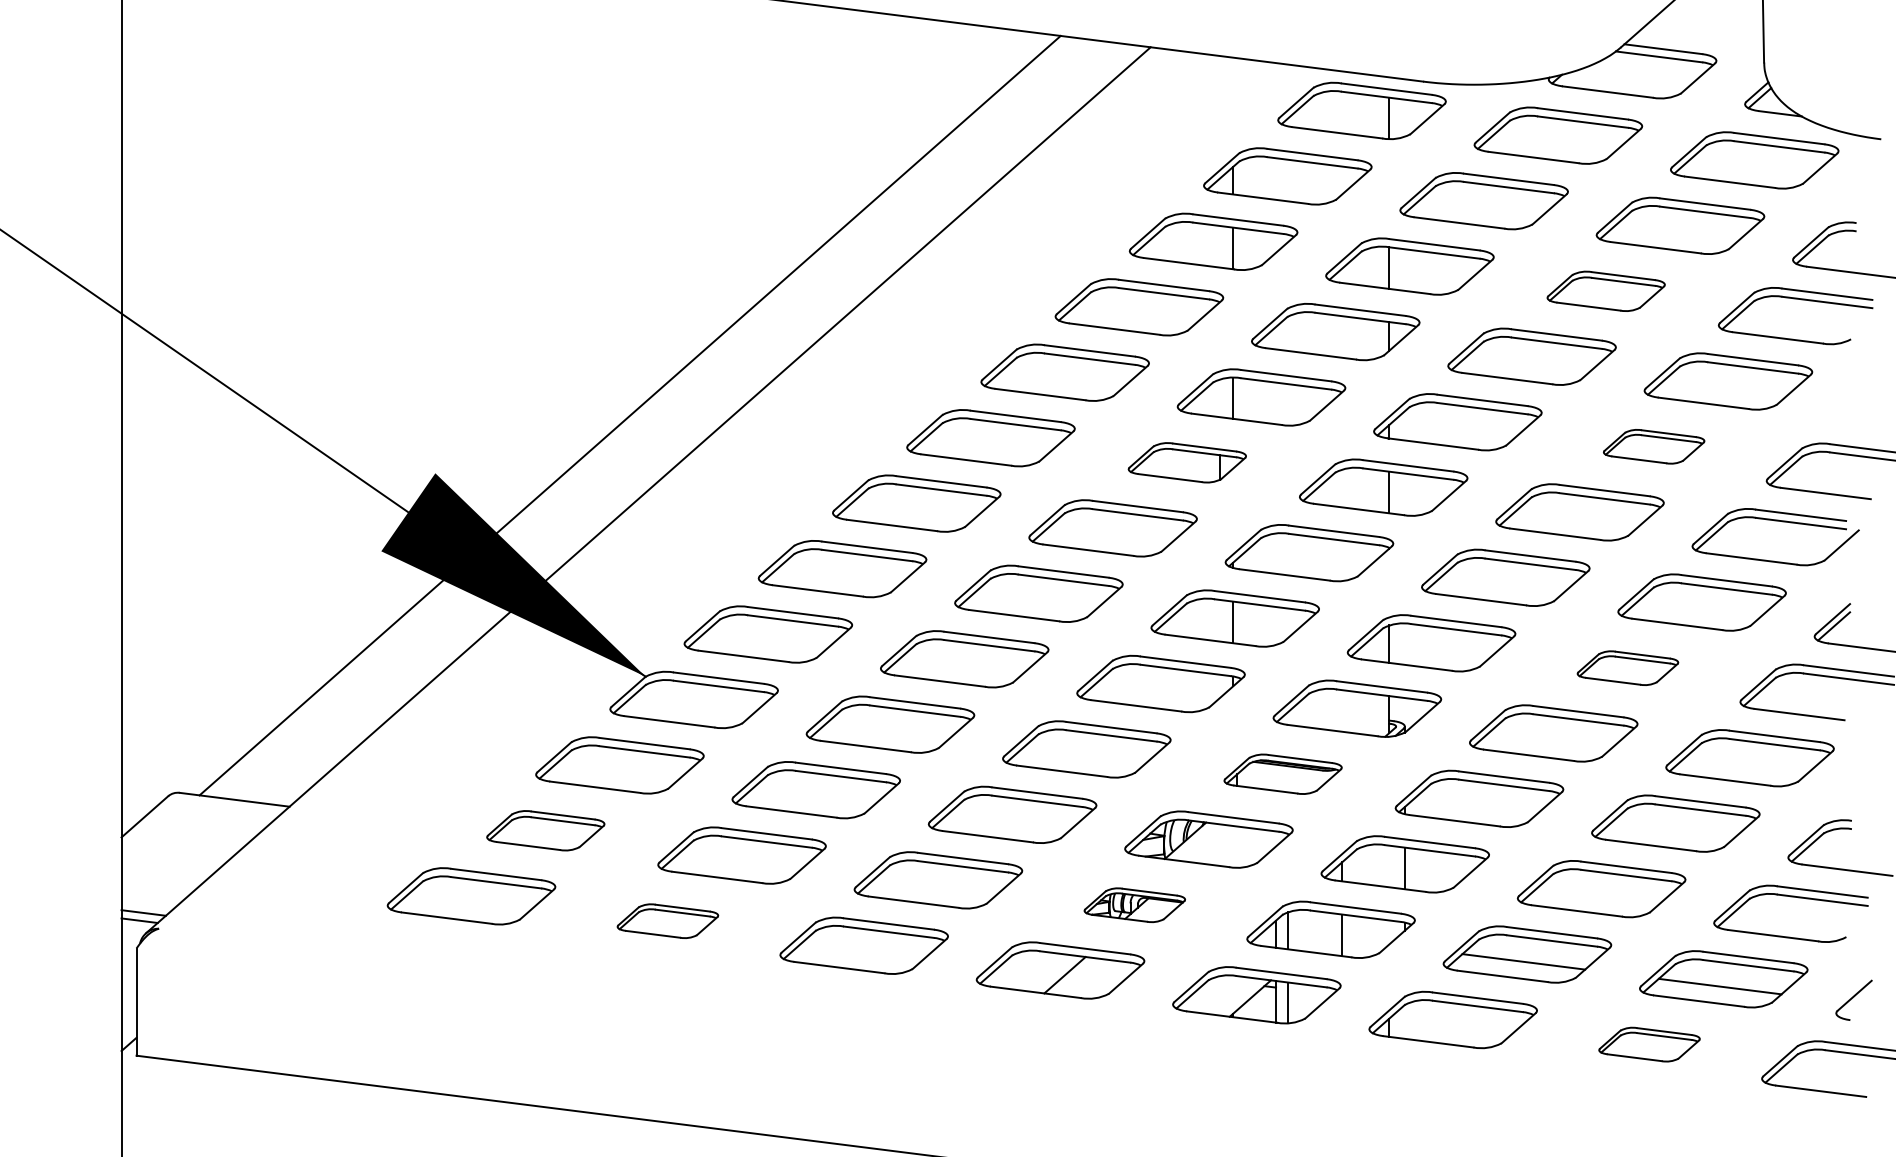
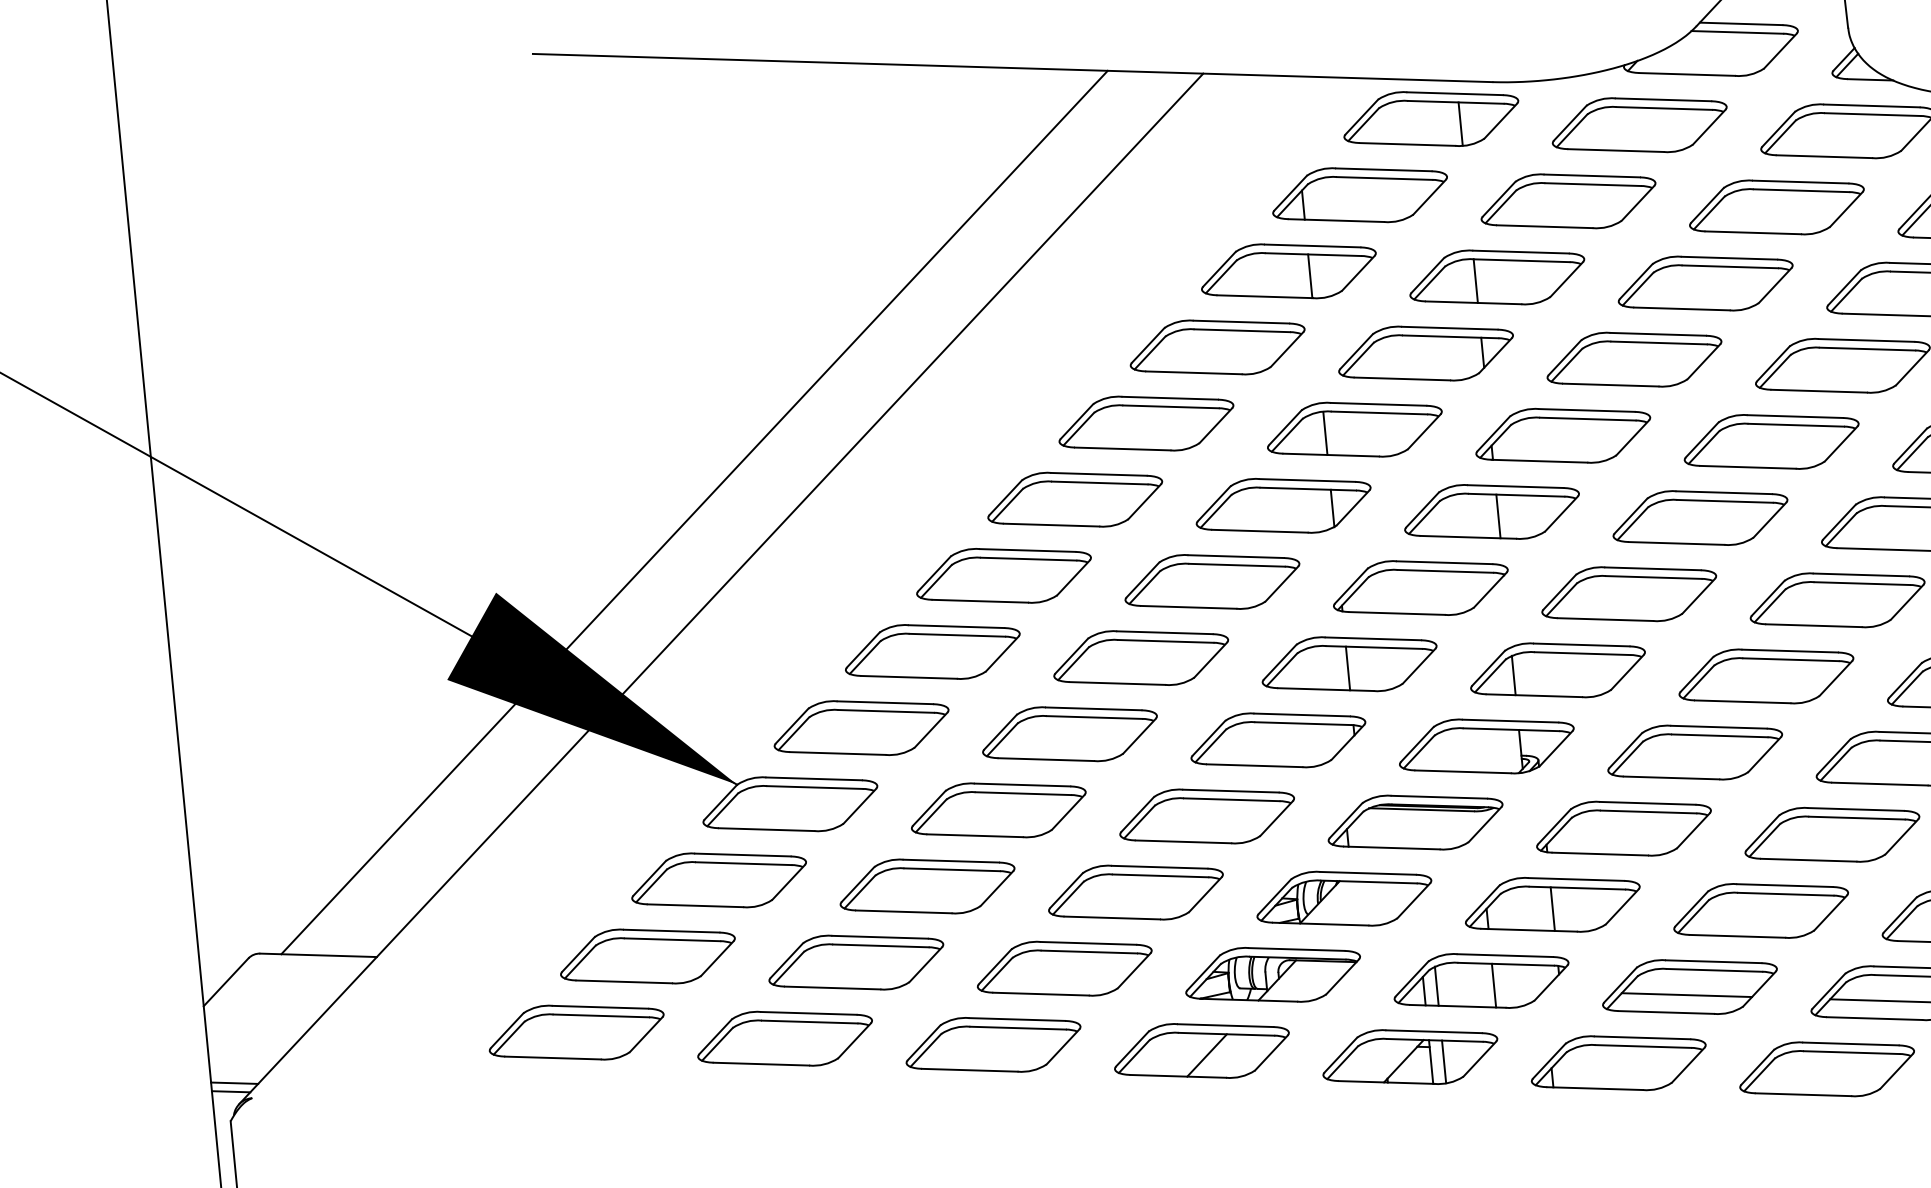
part: (1605, 291) -> (1704, 283), size x1.43
part: (1653, 446) -> (1770, 441), size x1.67
part: (1187, 462) -> (1283, 505), size x1.43
part: (1627, 668) -> (1766, 676), size x1.67
part: (1282, 774) -> (1414, 822), size x1.43
part: (545, 830) -> (647, 956), size x1.43
part: (1134, 905) -> (1272, 975), size x1.67
part: (667, 921) -> (784, 1039), size x1.67
part: (1649, 1044) -> (1827, 1069), size x1.67

